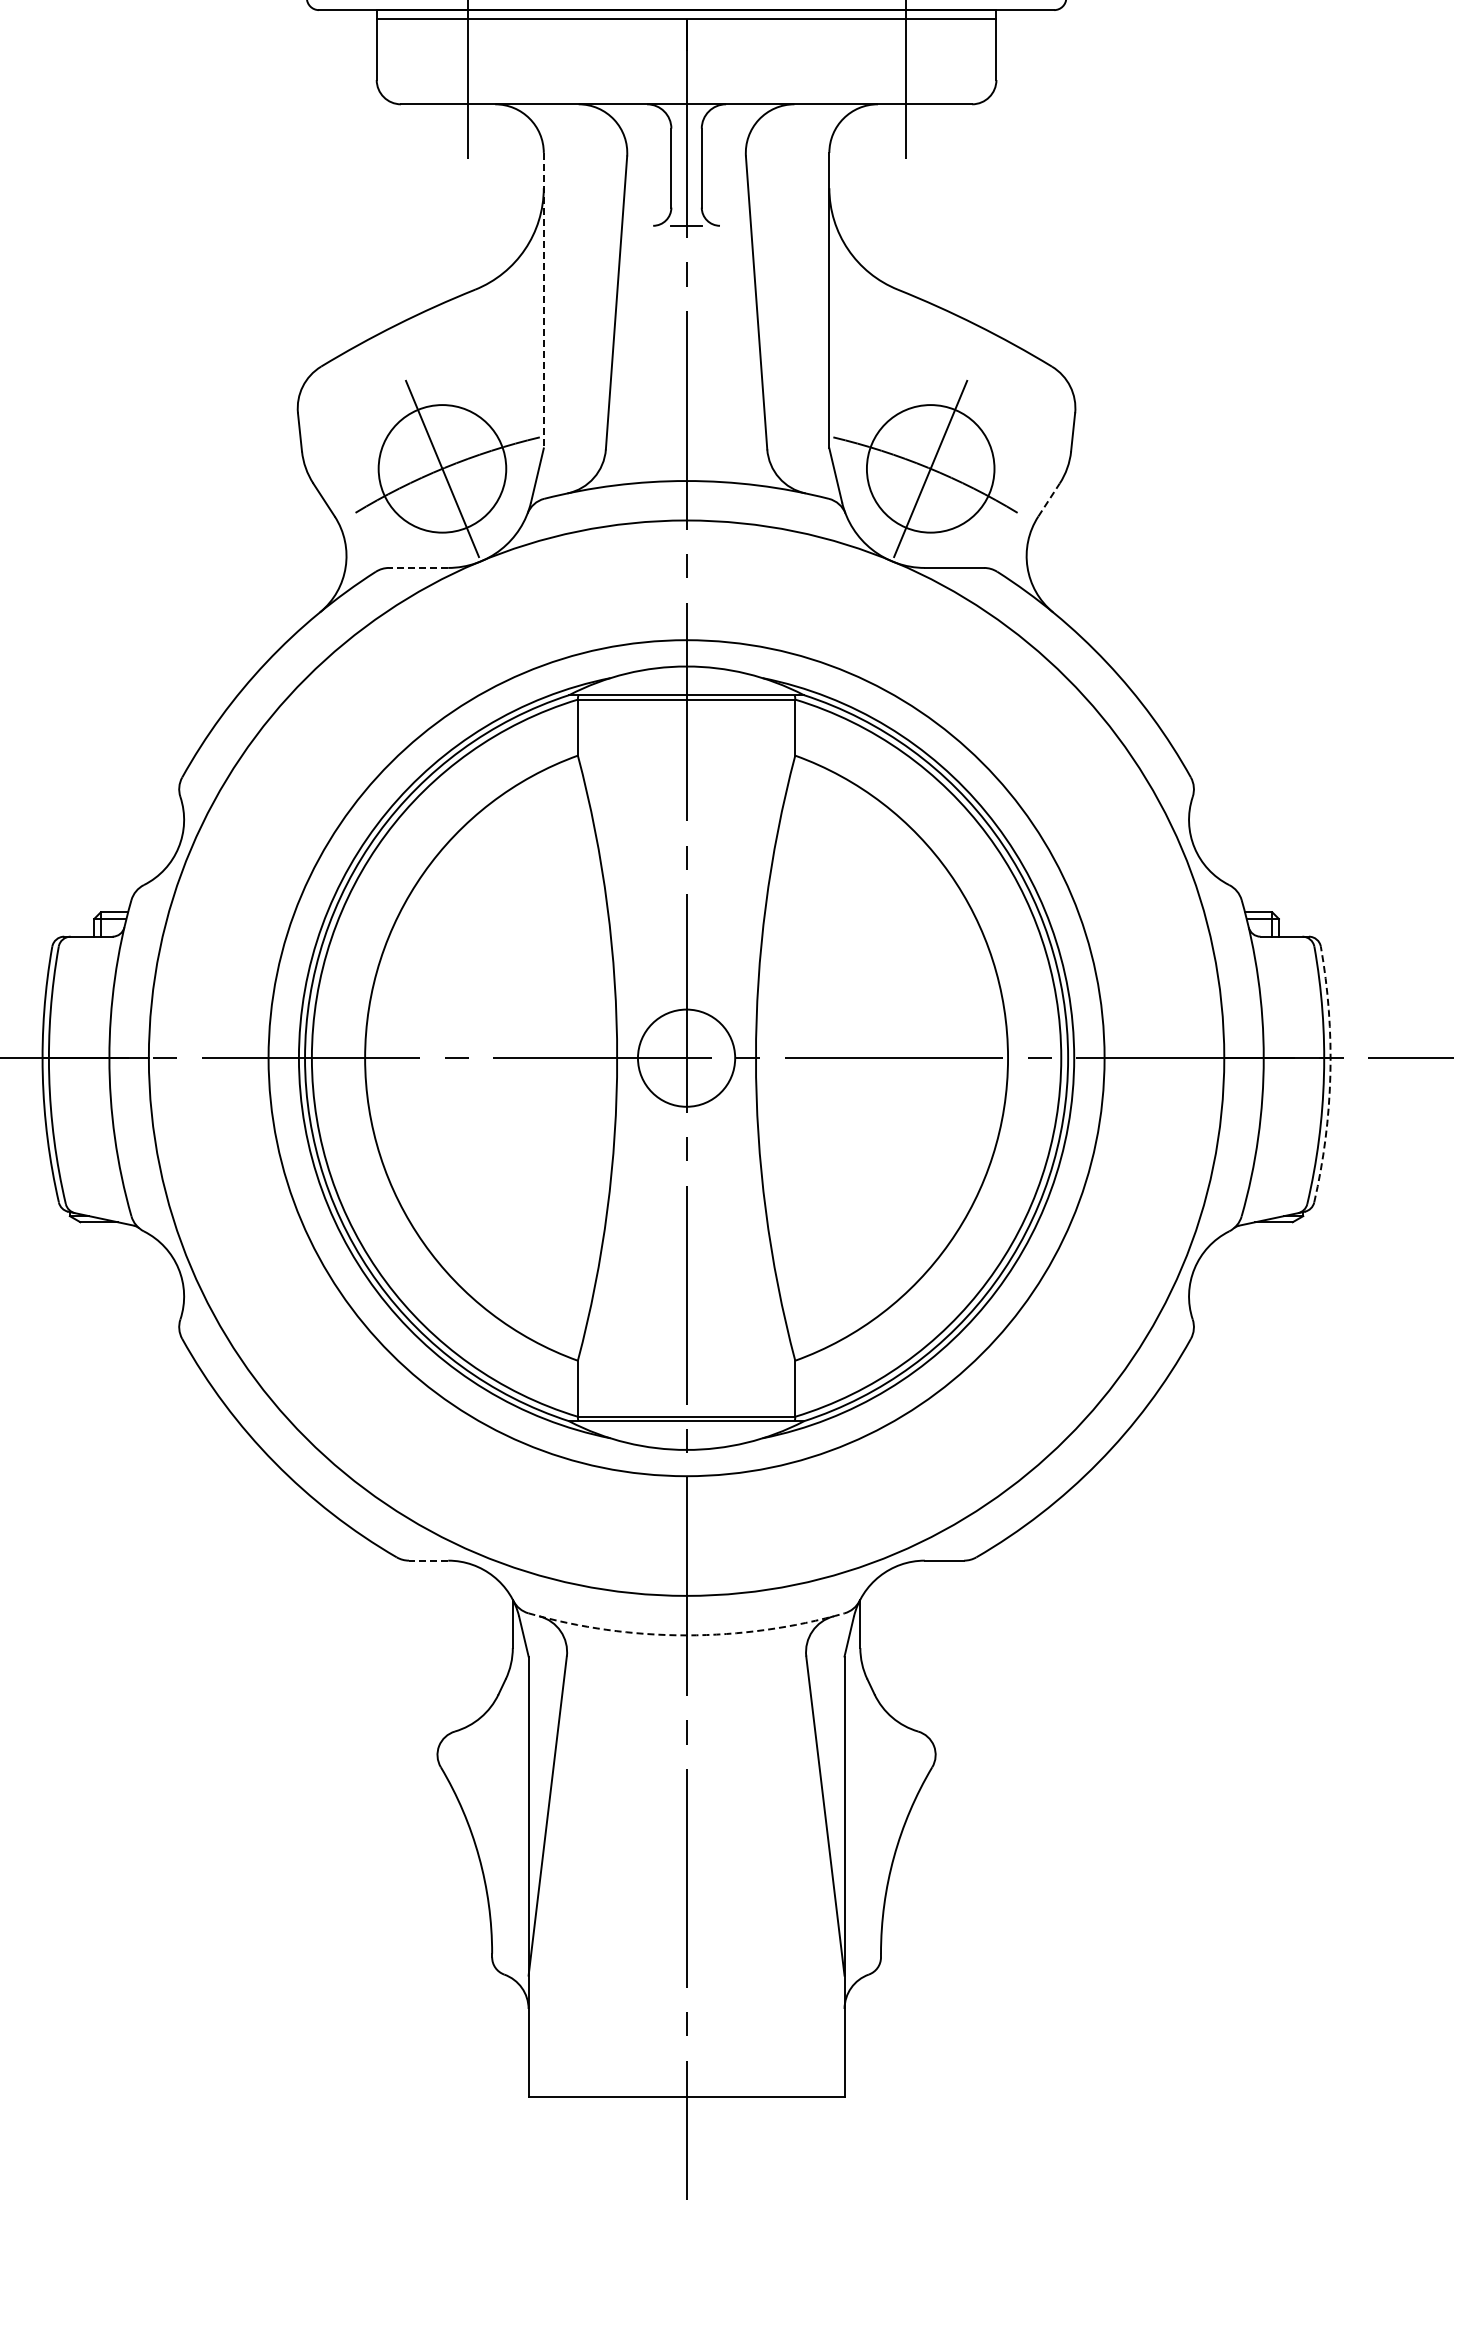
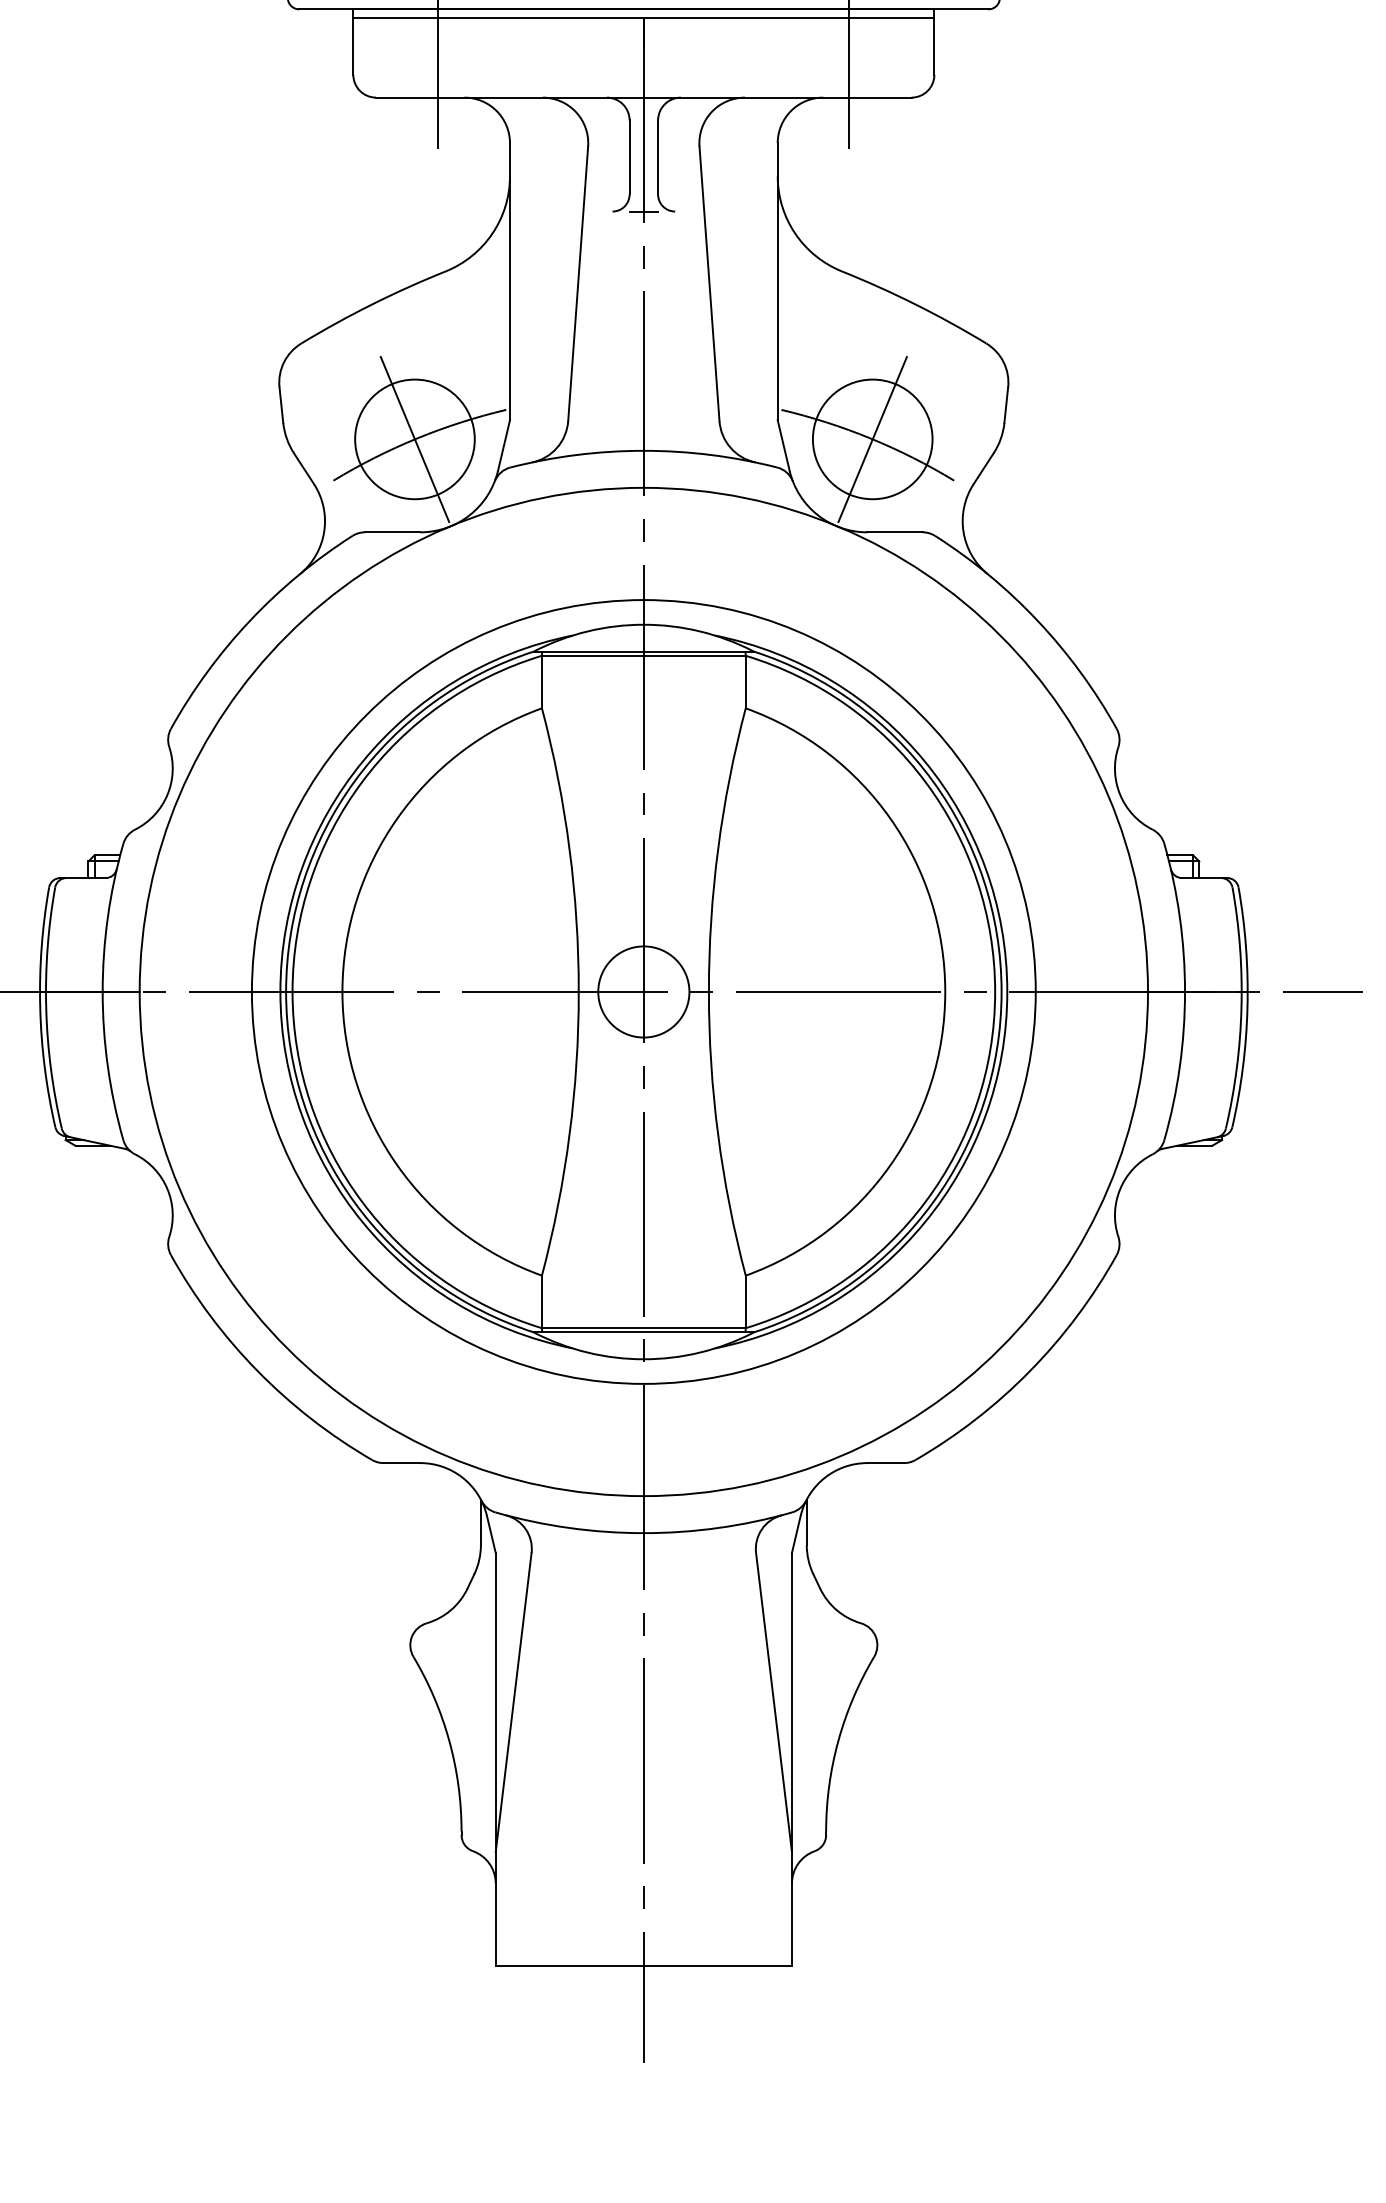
line: (543, 300) -> (509, 281), dashed -> solid
line: (1049, 500) -> (984, 469), dashed -> solid
line: (418, 567) -> (392, 531), dashed -> solid
arc: (1330, 1074) -> (1247, 1007), dashed -> solid
line: (428, 1560) -> (401, 1462), dashed -> solid
arc: (686, 1635) -> (643, 1533), dashed -> solid

